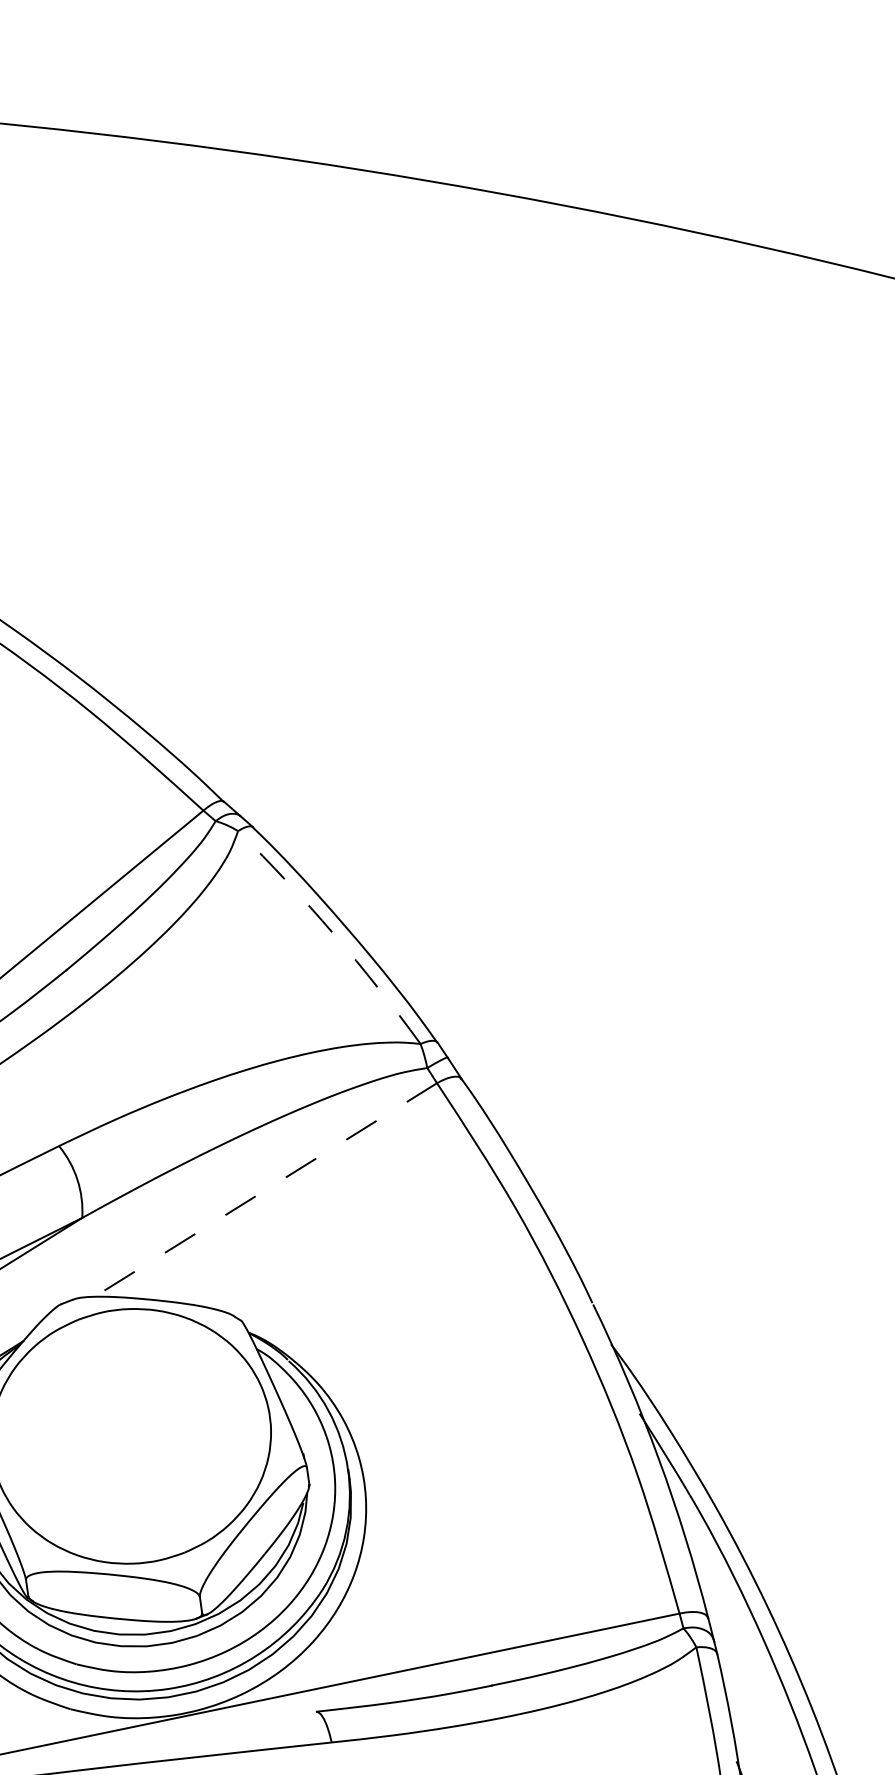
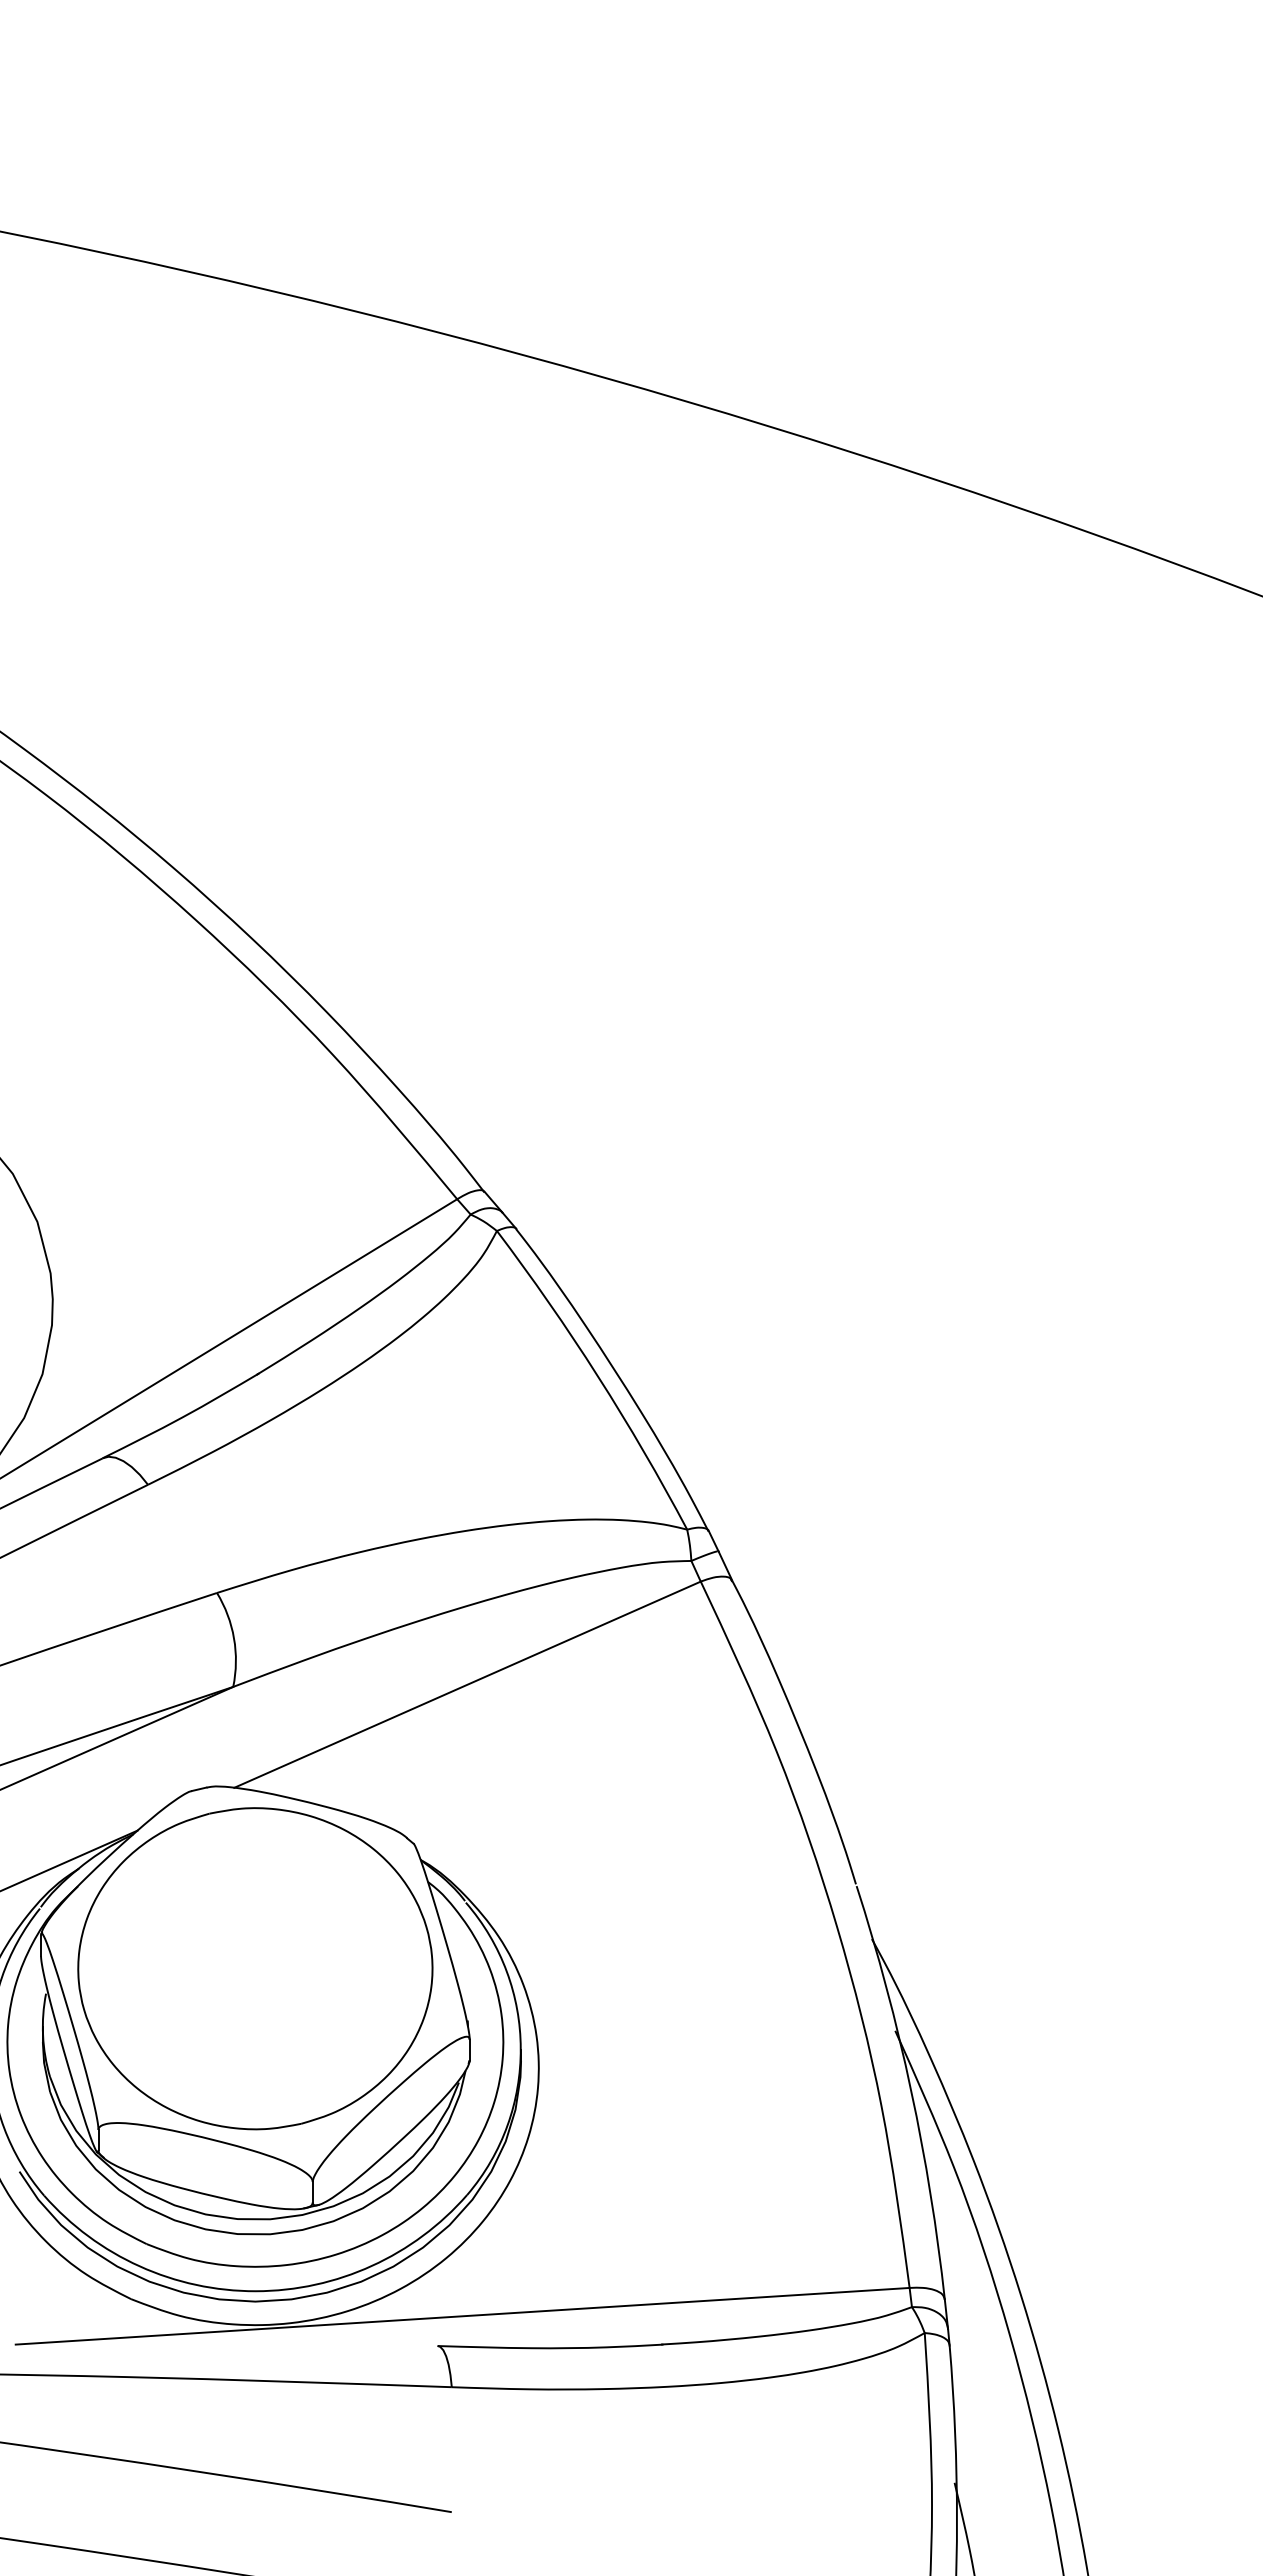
arc: (333, 933) -> (598, 1376), dashed -> solid
line: (265, 1189) -> (467, 1684), dashed -> solid

